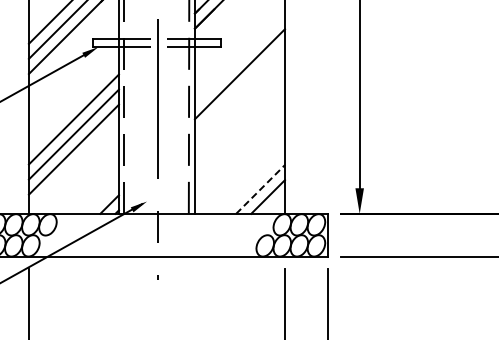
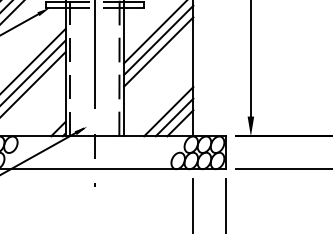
line: (239, 89) -> (158, 40), added
line: (239, 104) -> (158, 52), added
line: (253, 181) -> (169, 111), added
line: (260, 189) -> (174, 117), dashed -> solid

